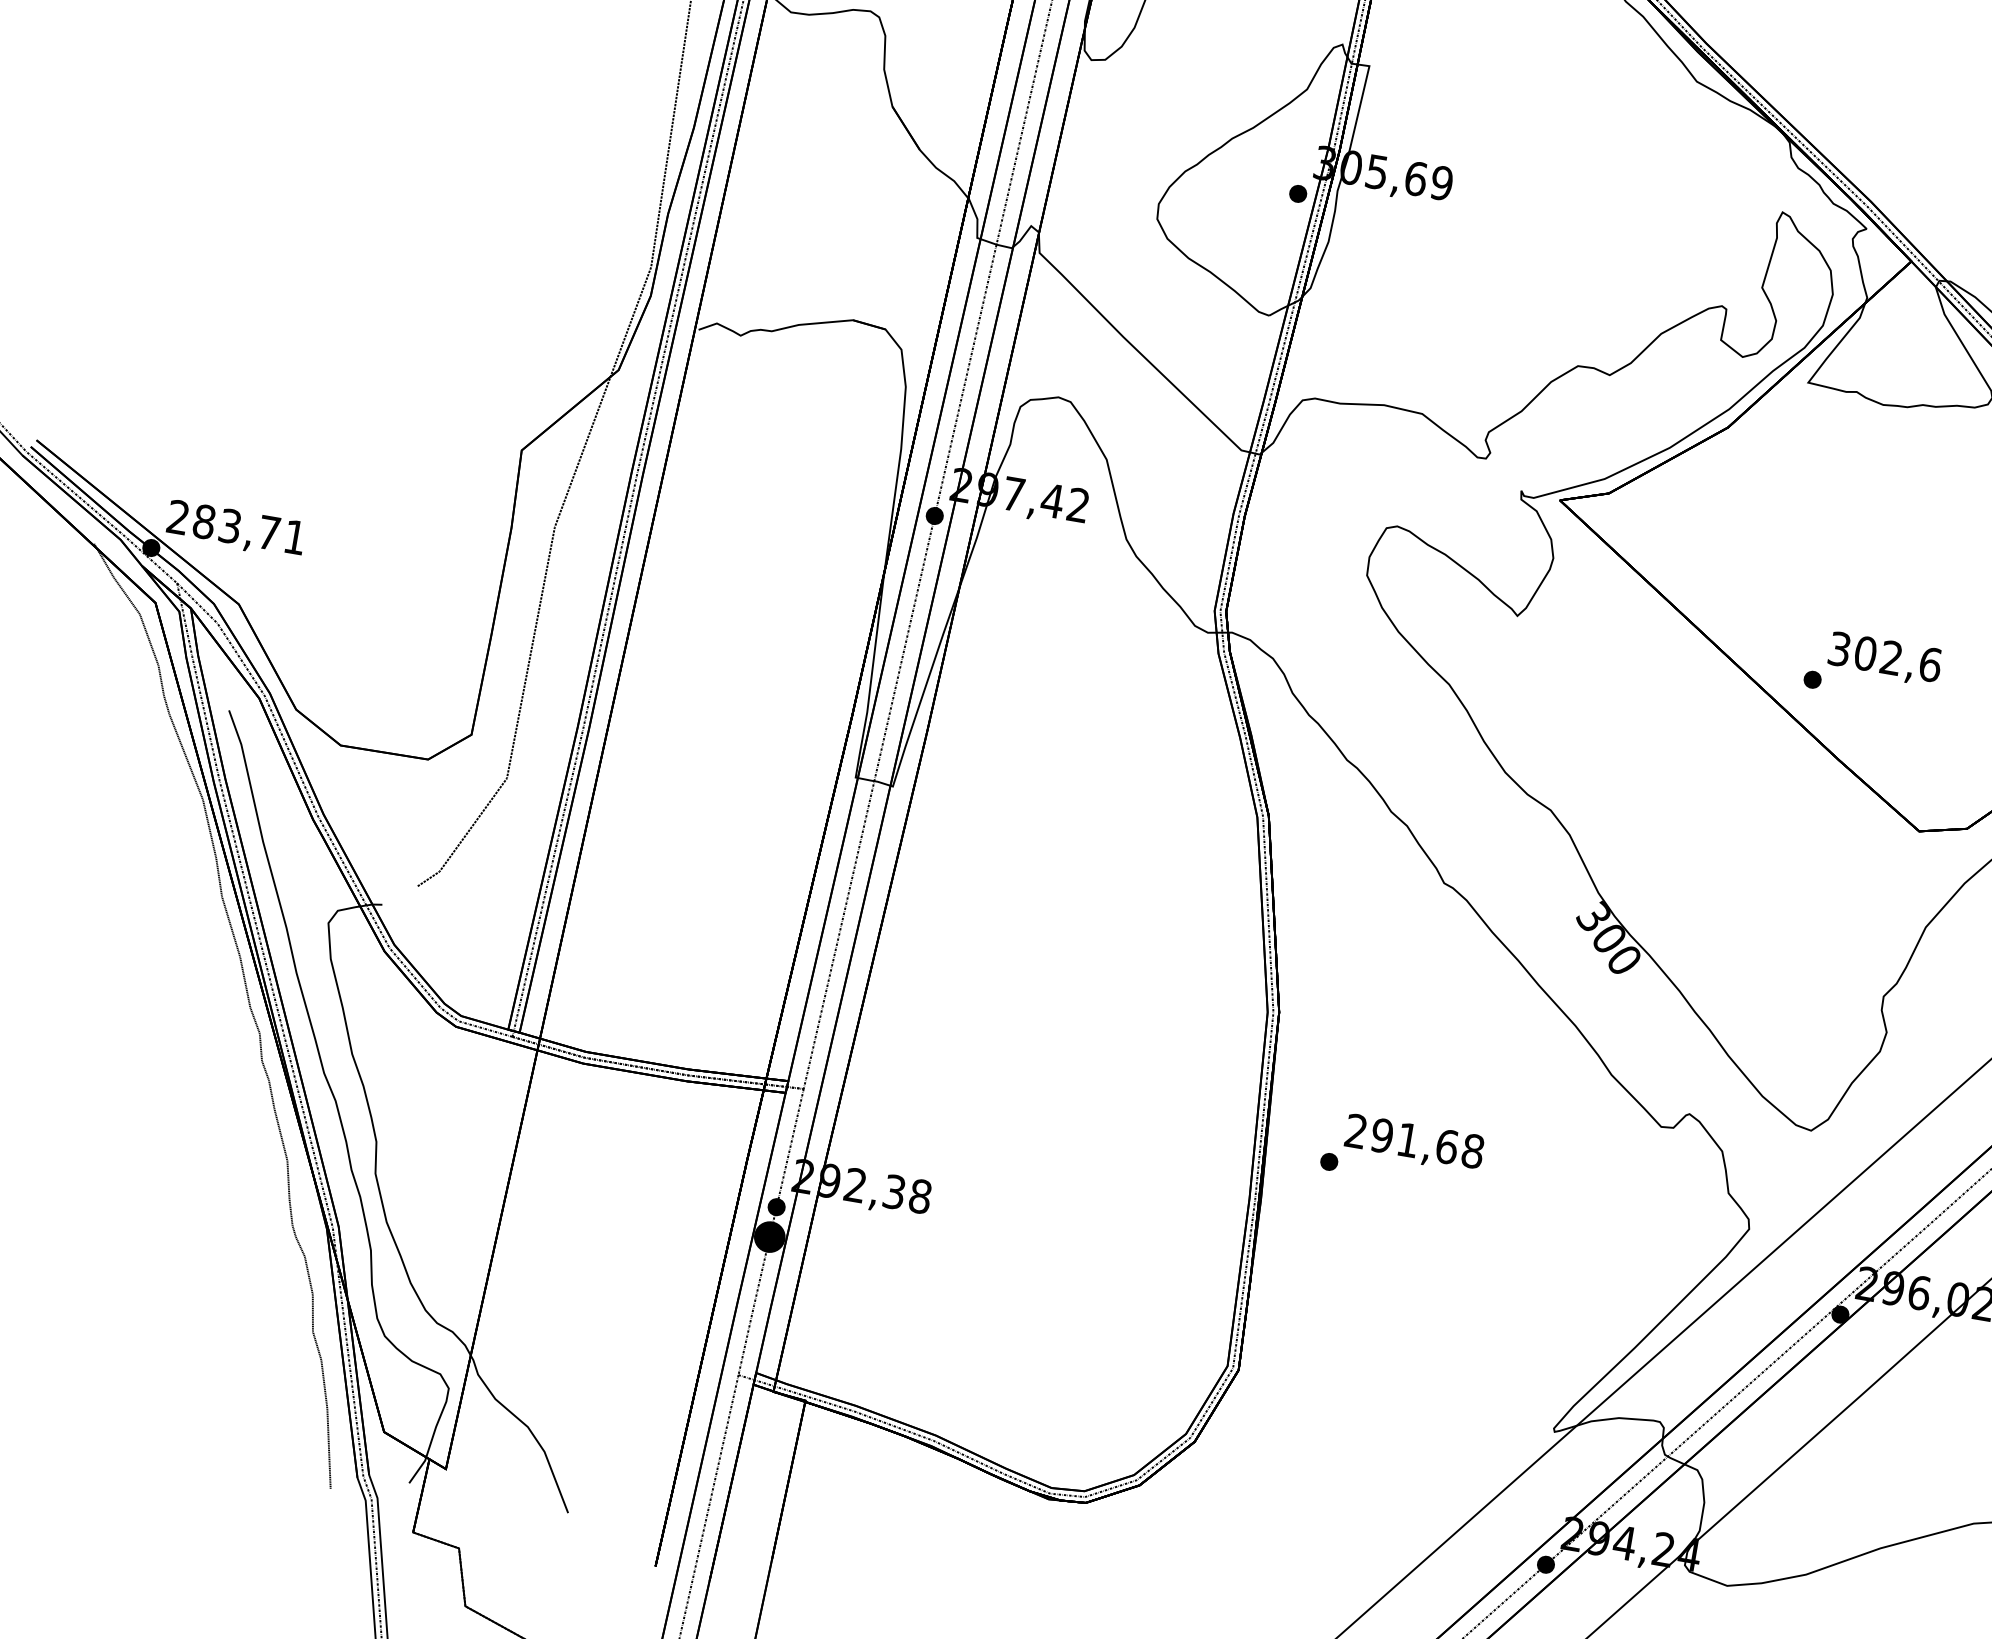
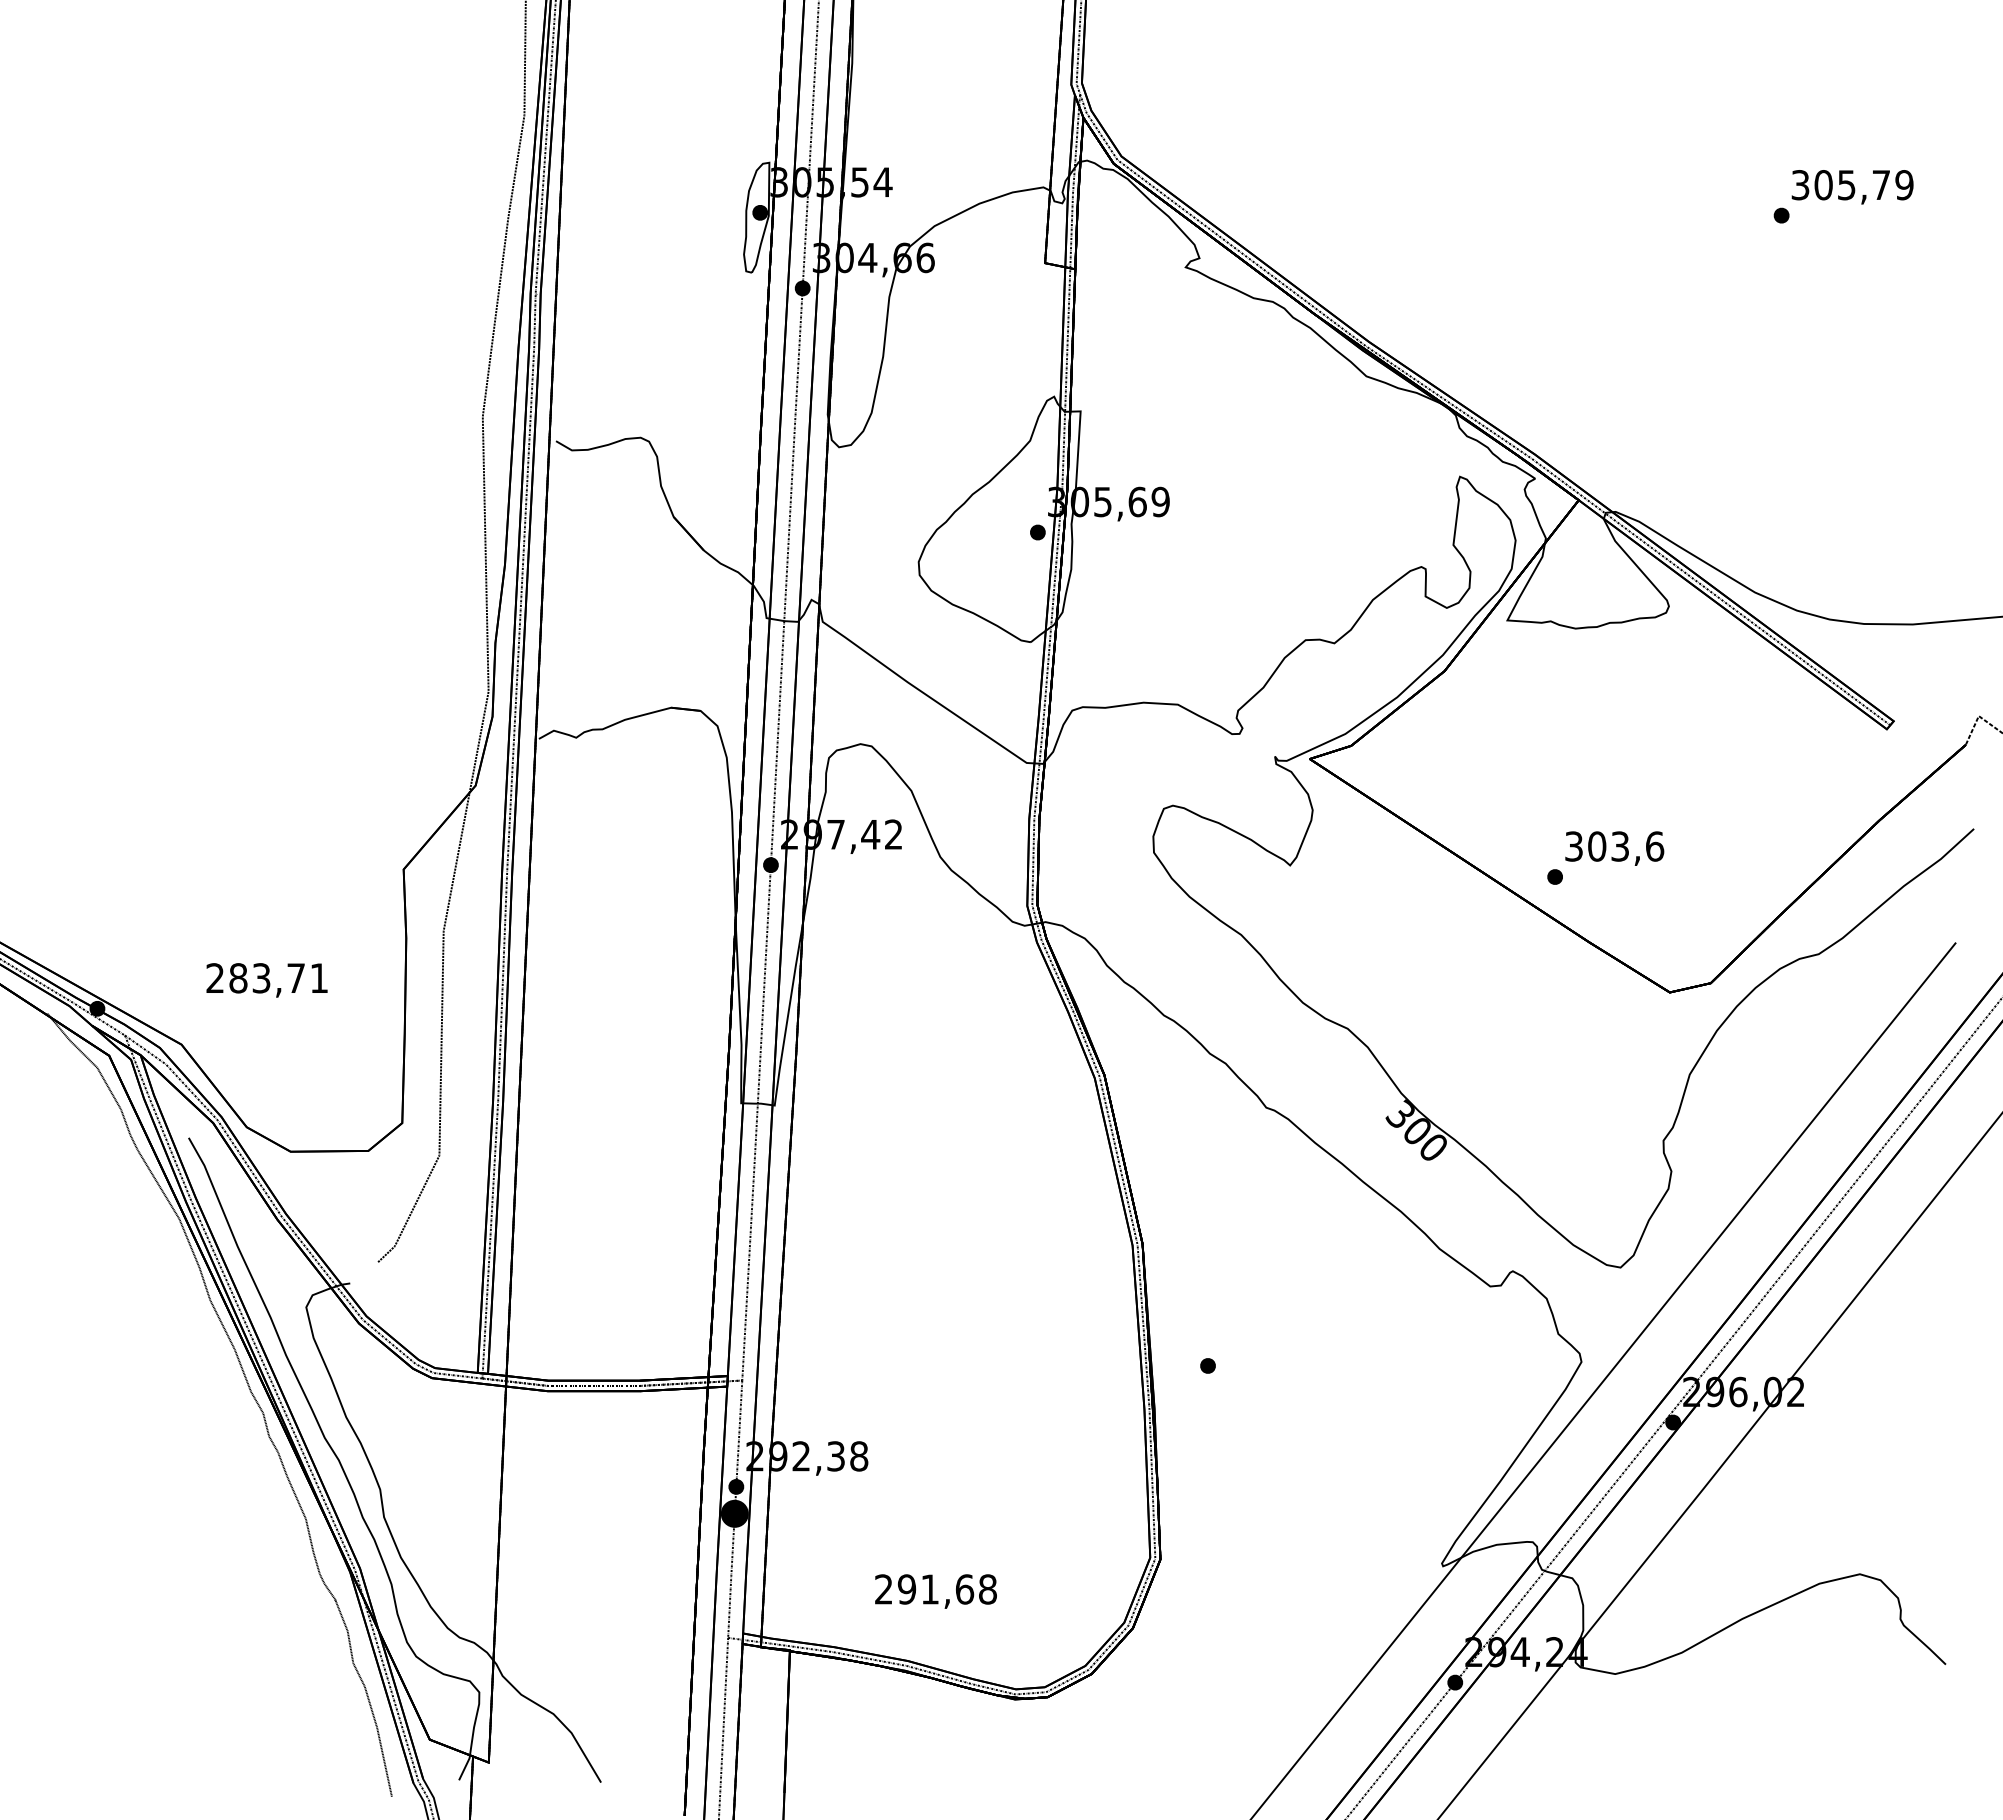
text: (235, 529) -> (266, 980), moved
text: (1890, 657) -> (1619, 846), 302,6 -> 303,6
text: (1413, 1143) -> (935, 1591), moved

